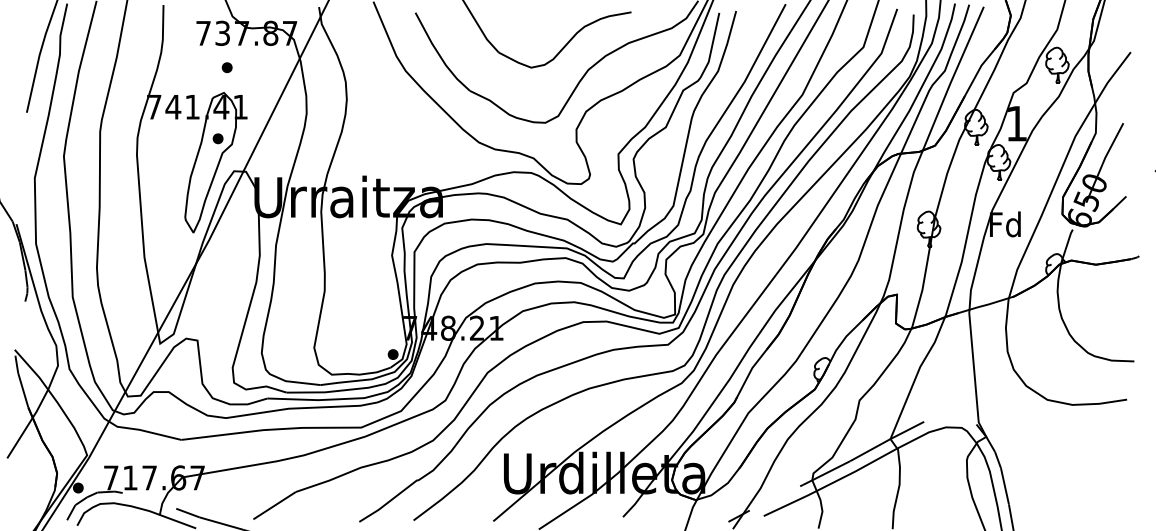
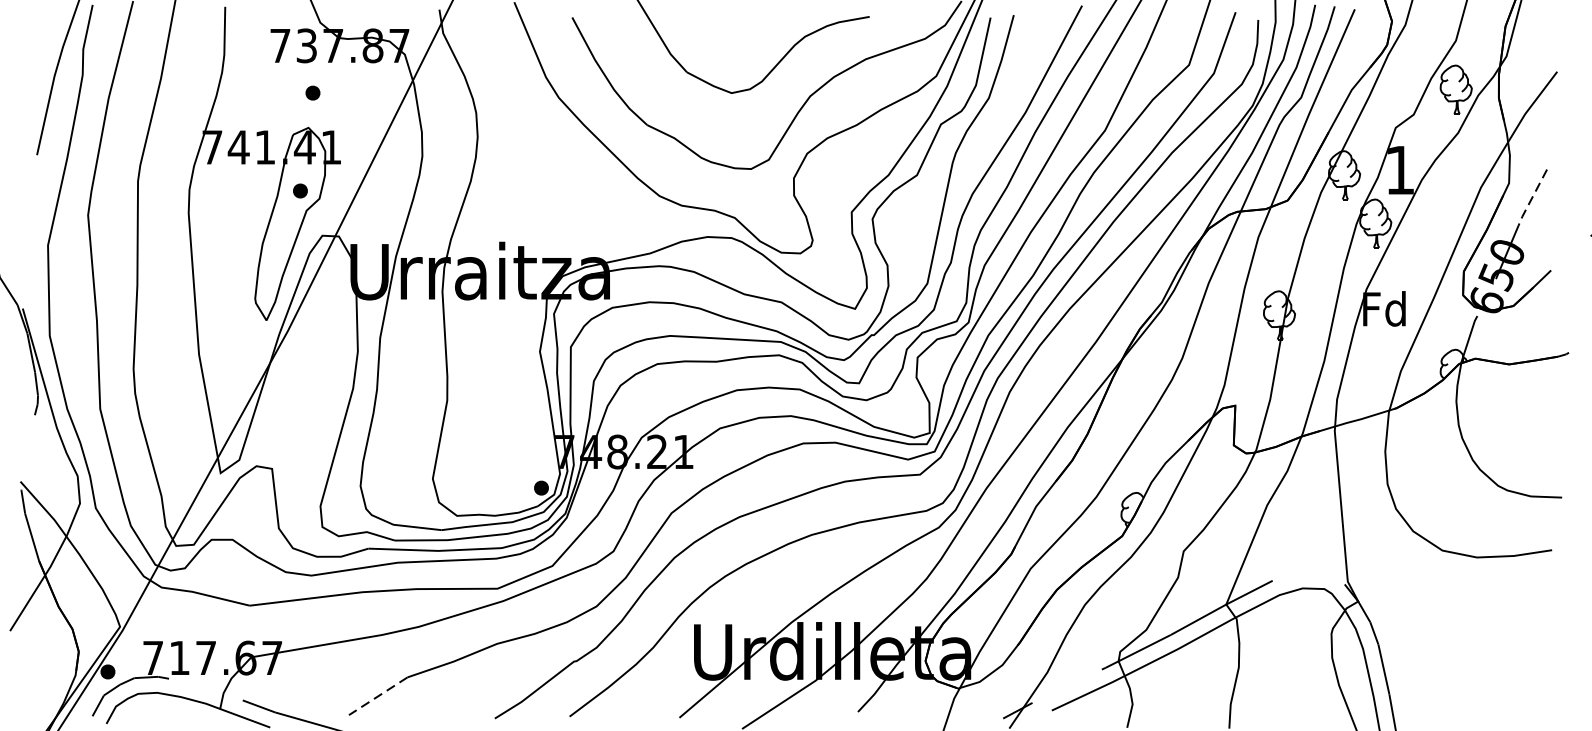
line: (1112, 144) -> (1532, 198), solid -> dashed
line: (274, 505) -> (378, 695), solid -> dashed

